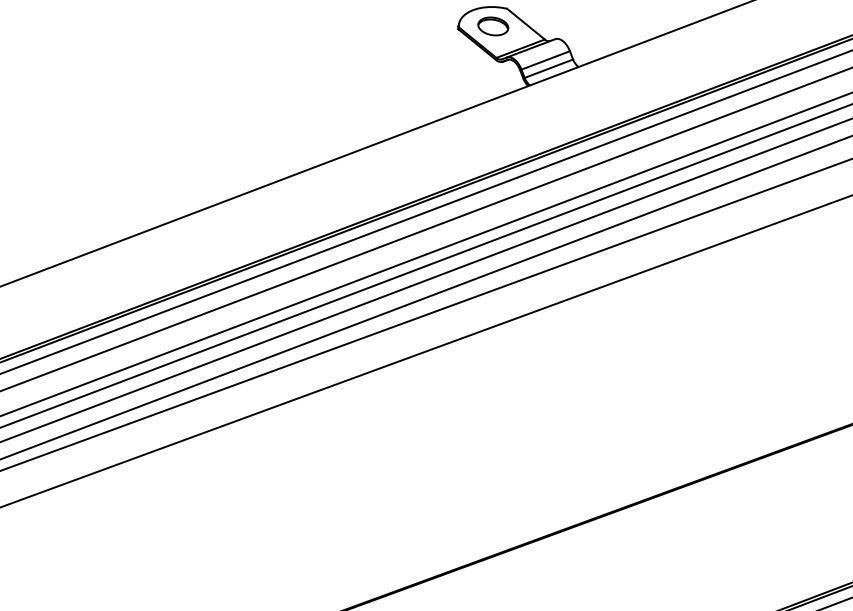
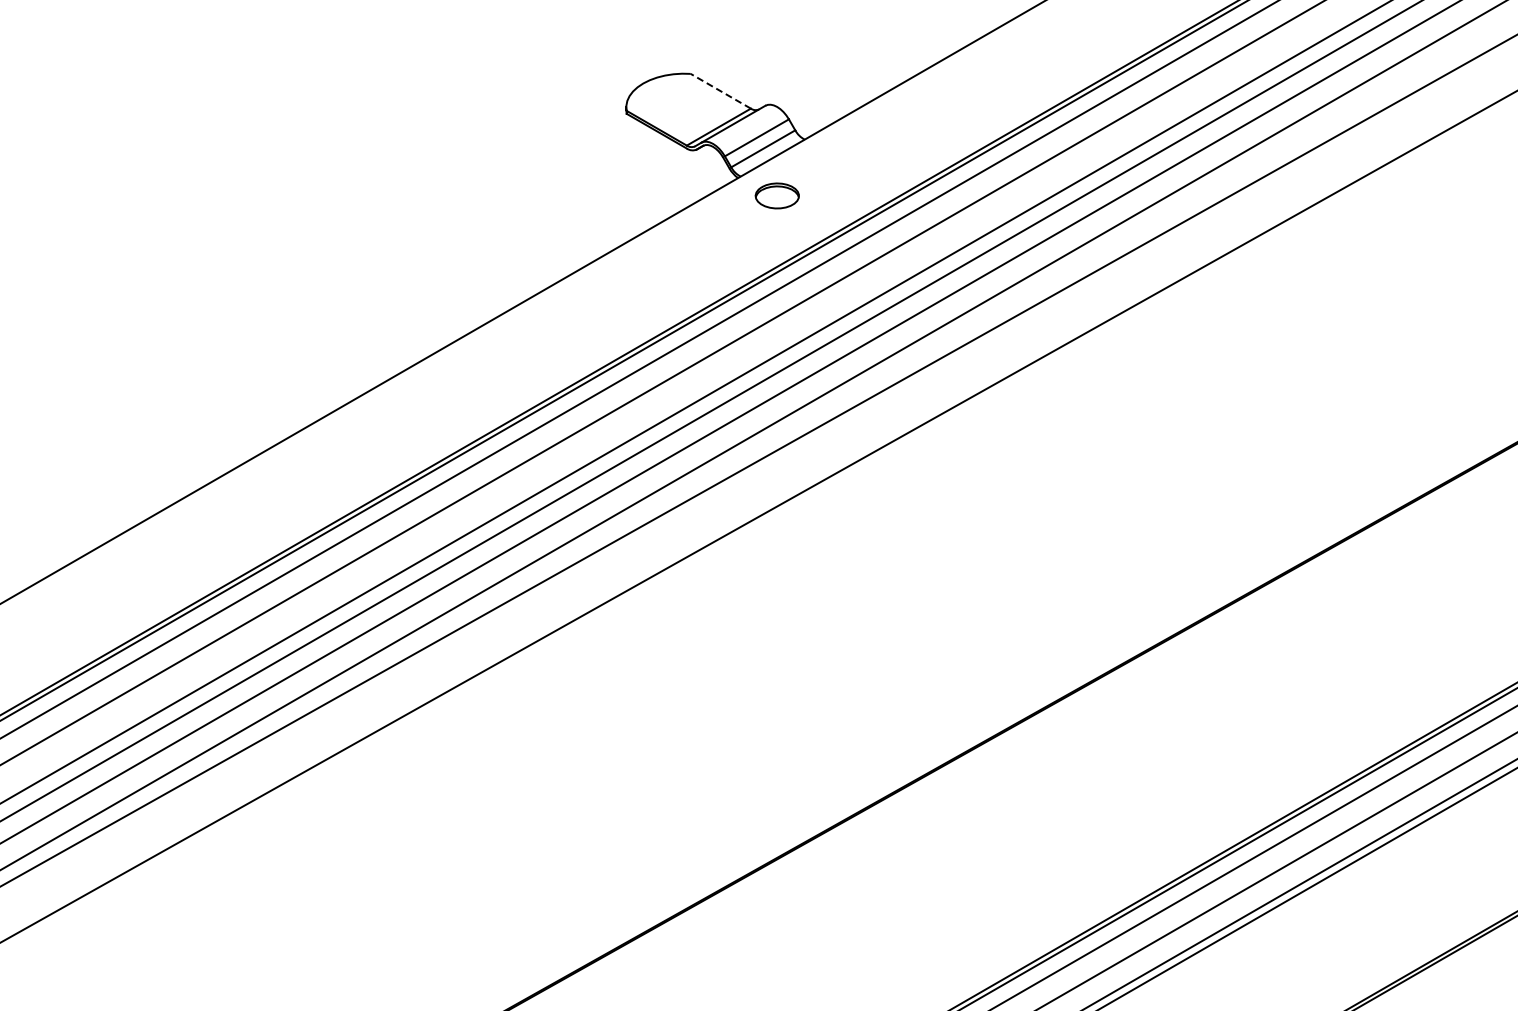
line: (525, 24) -> (720, 91), solid -> dashed
part: (492, 26) -> (776, 195), moved

